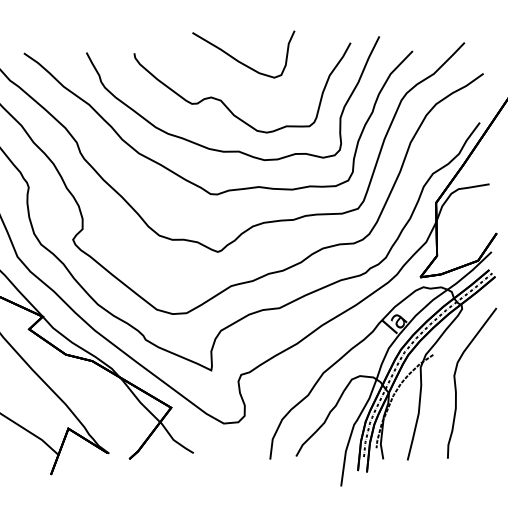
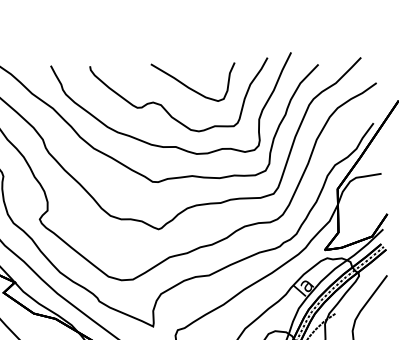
curve: (240, 61) -> (190, 87), moved

